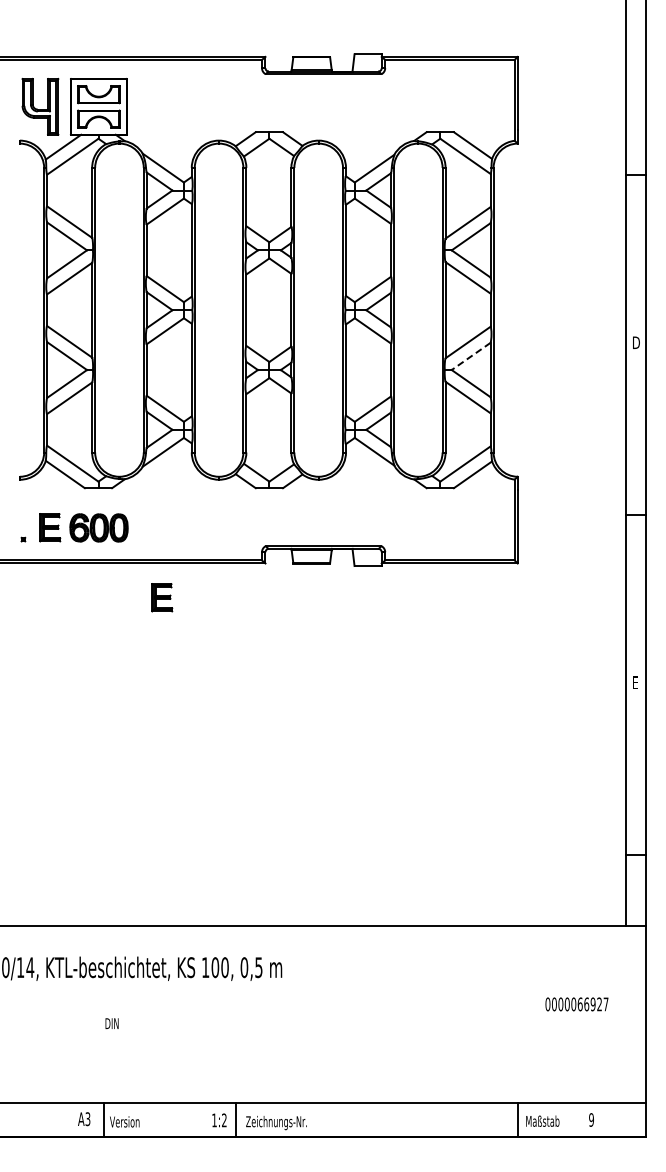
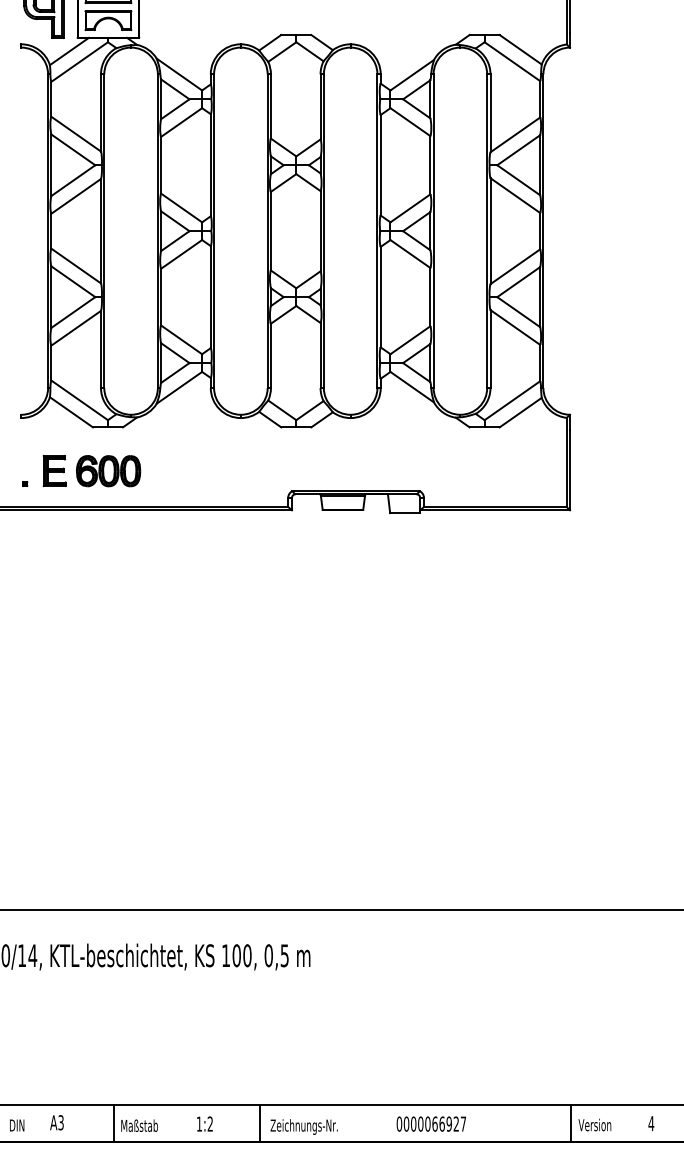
line: (471, 356) -> (519, 282), dashed -> solid
part: (162, 597) -> (178, 547), removed
text: (576, 1004) -> (430, 1124), moved
text: (111, 1023) -> (16, 1125), moved
text: (84, 1119) -> (57, 1123), moved
text: (591, 1119) -> (651, 1123), 9 -> 4
text: (219, 1120) -> (204, 1124), moved
text: (542, 1120) -> (597, 1124), Maßstab -> Version
text: (126, 1121) -> (138, 1125), Version -> Maßstab

